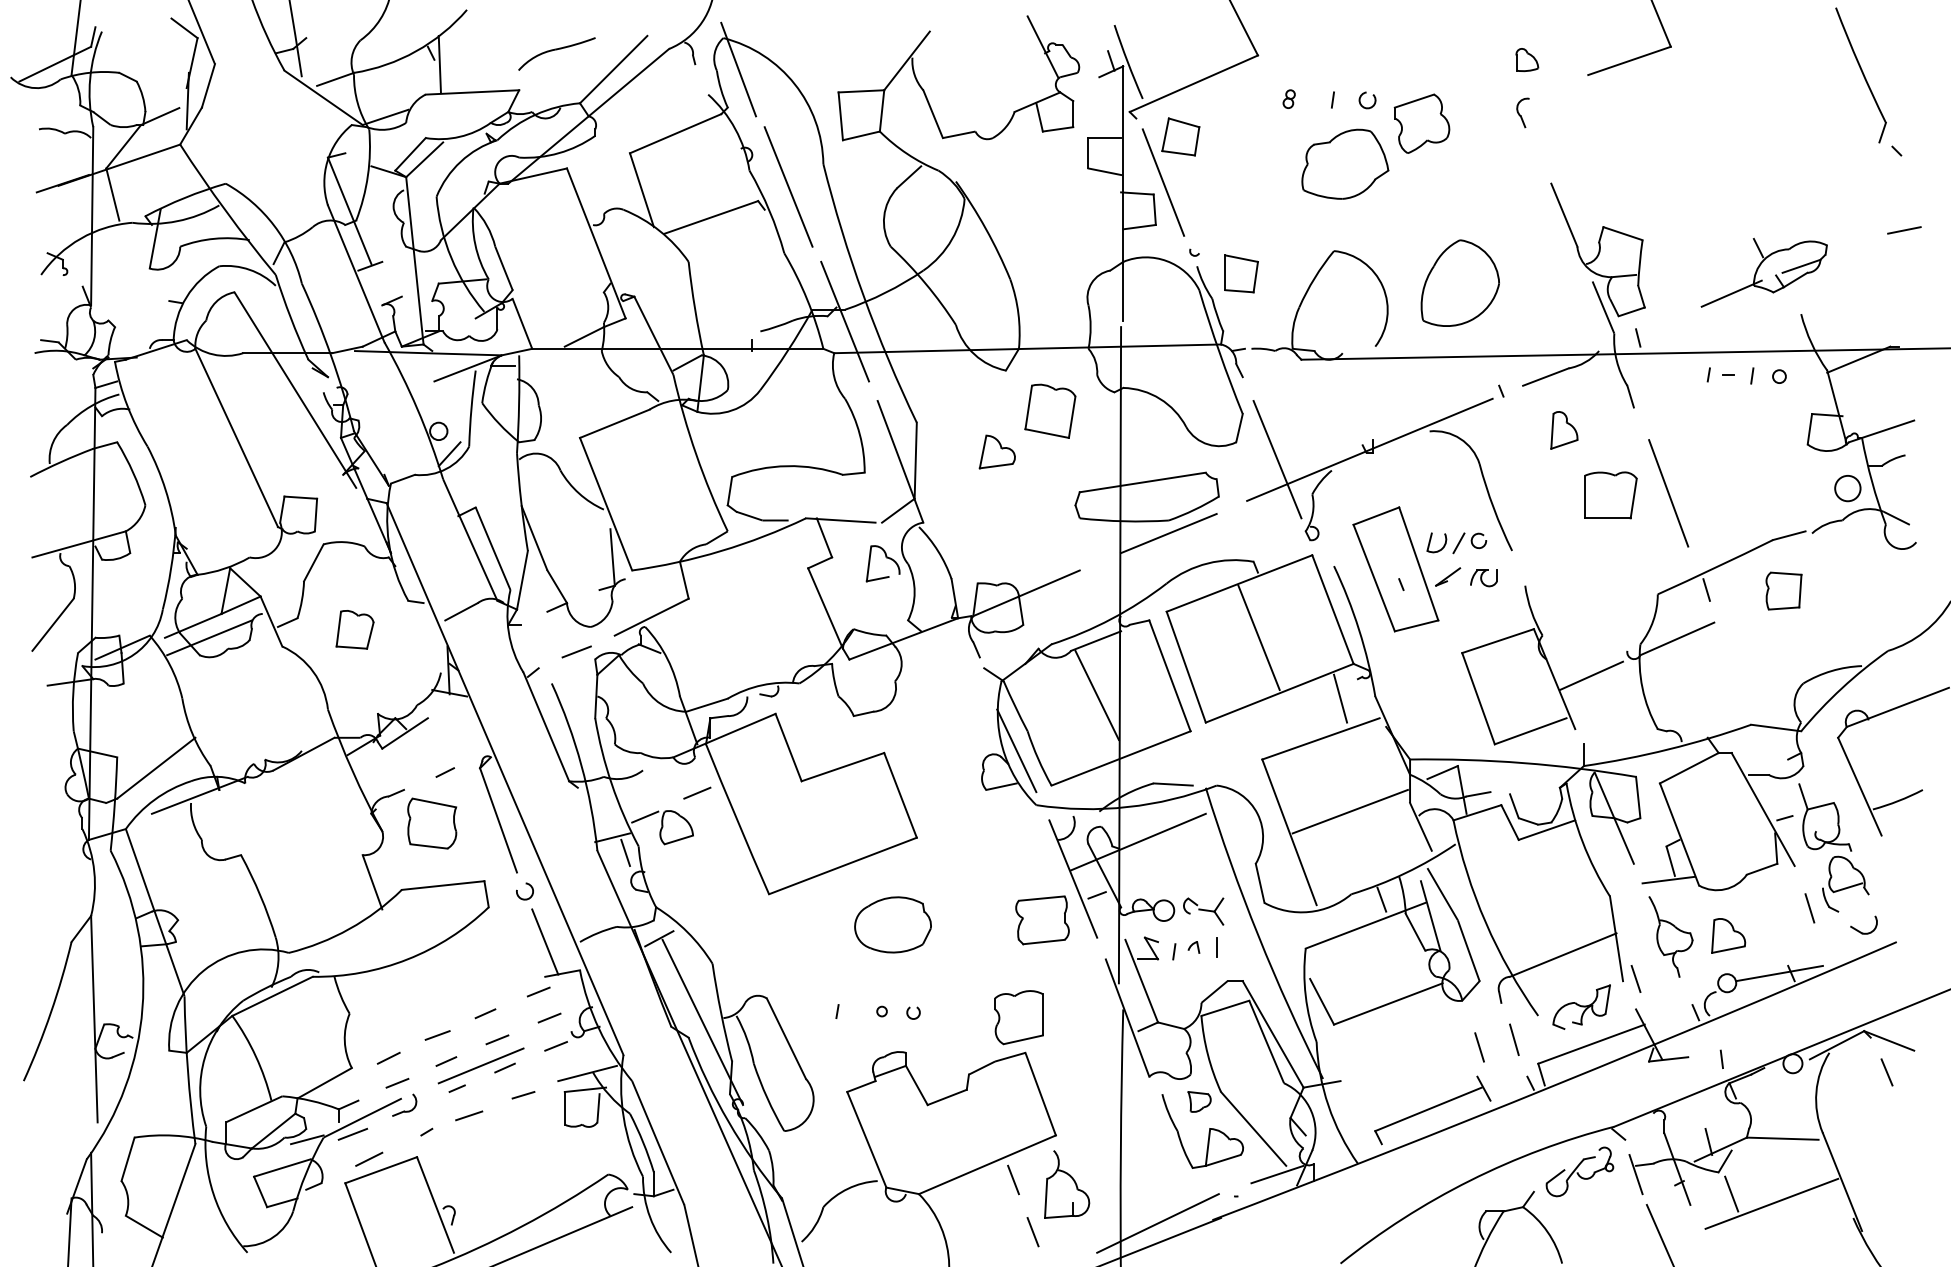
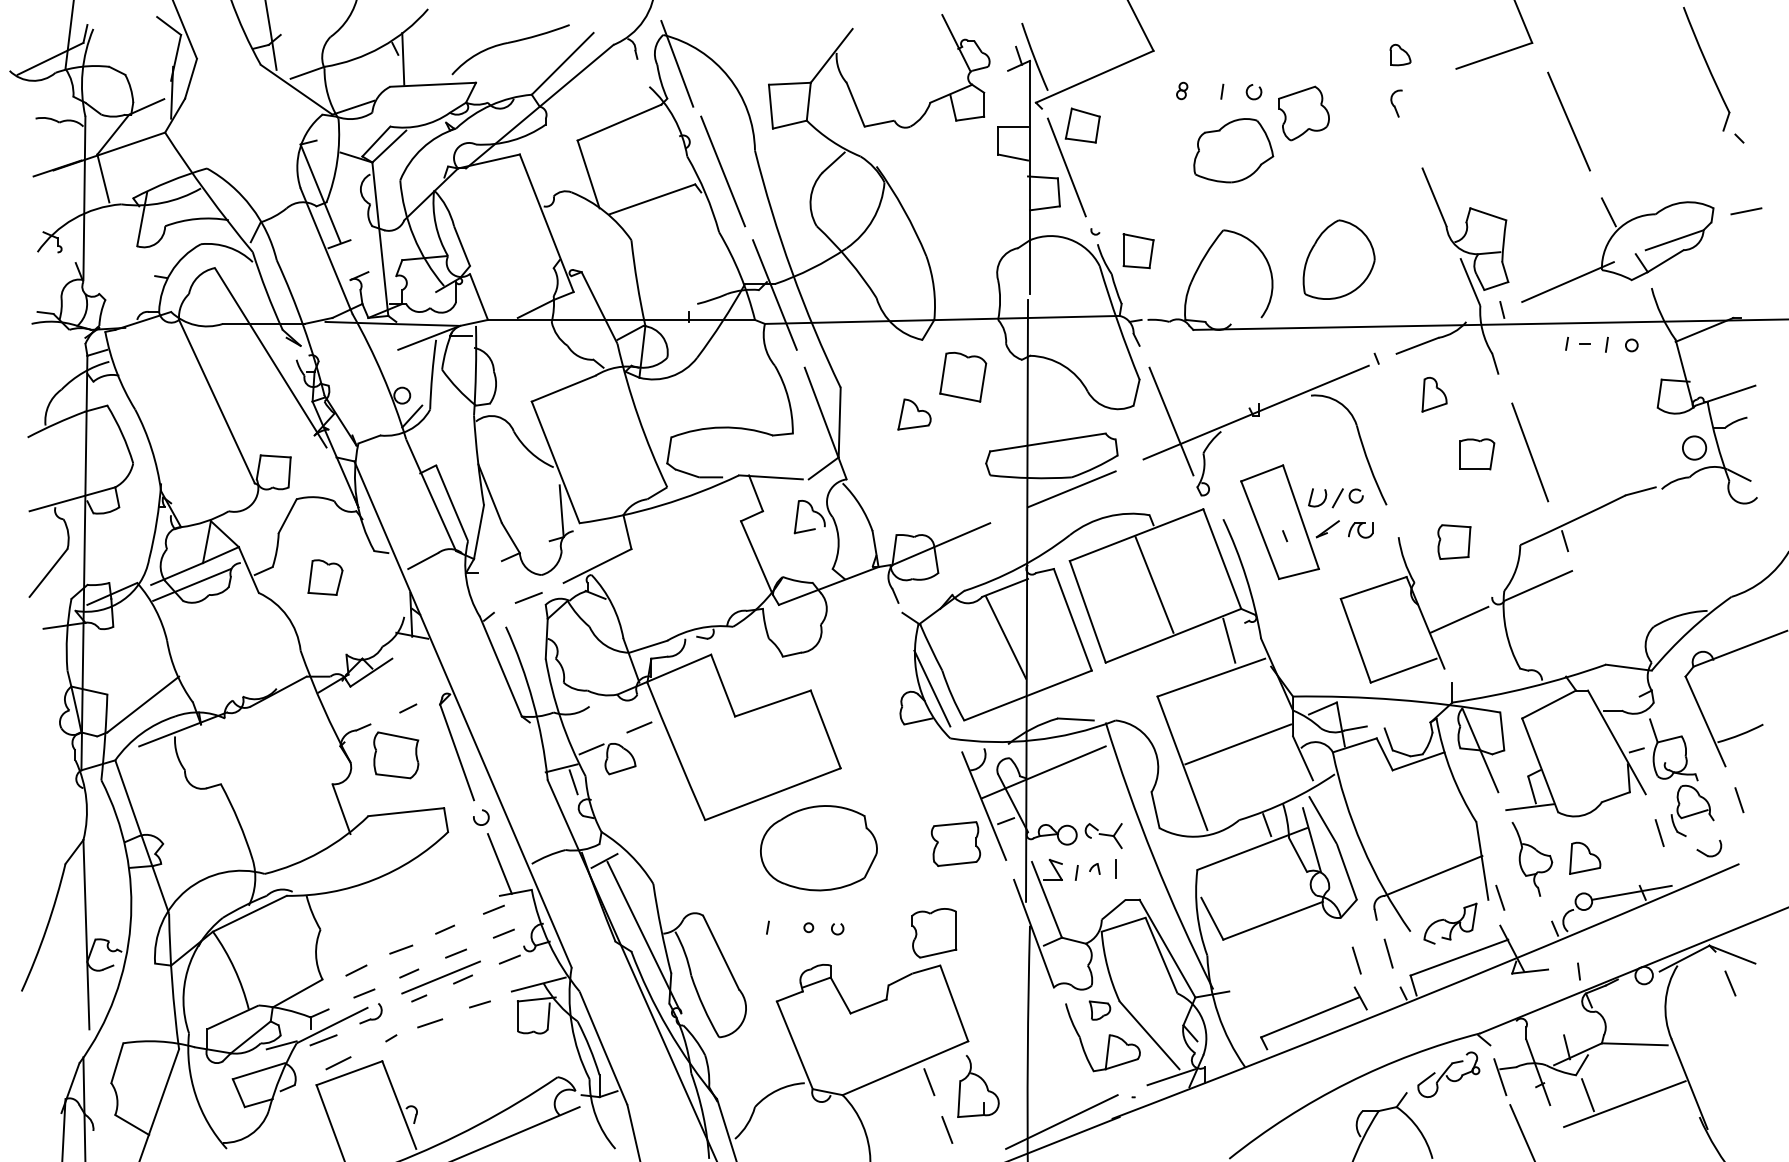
part: (556, 53) -> (510, 49), size x1.67
line: (1710, 132) -> (1568, 121), added
part: (1764, 272) -> (1618, 249), size x1.67
part: (1611, 495) -> (1477, 454), size x0.71
part: (1783, 590) -> (1453, 541), moved
line: (1896, 872) -> (1739, 800), added
part: (892, 924) -> (818, 847), size x1.67

